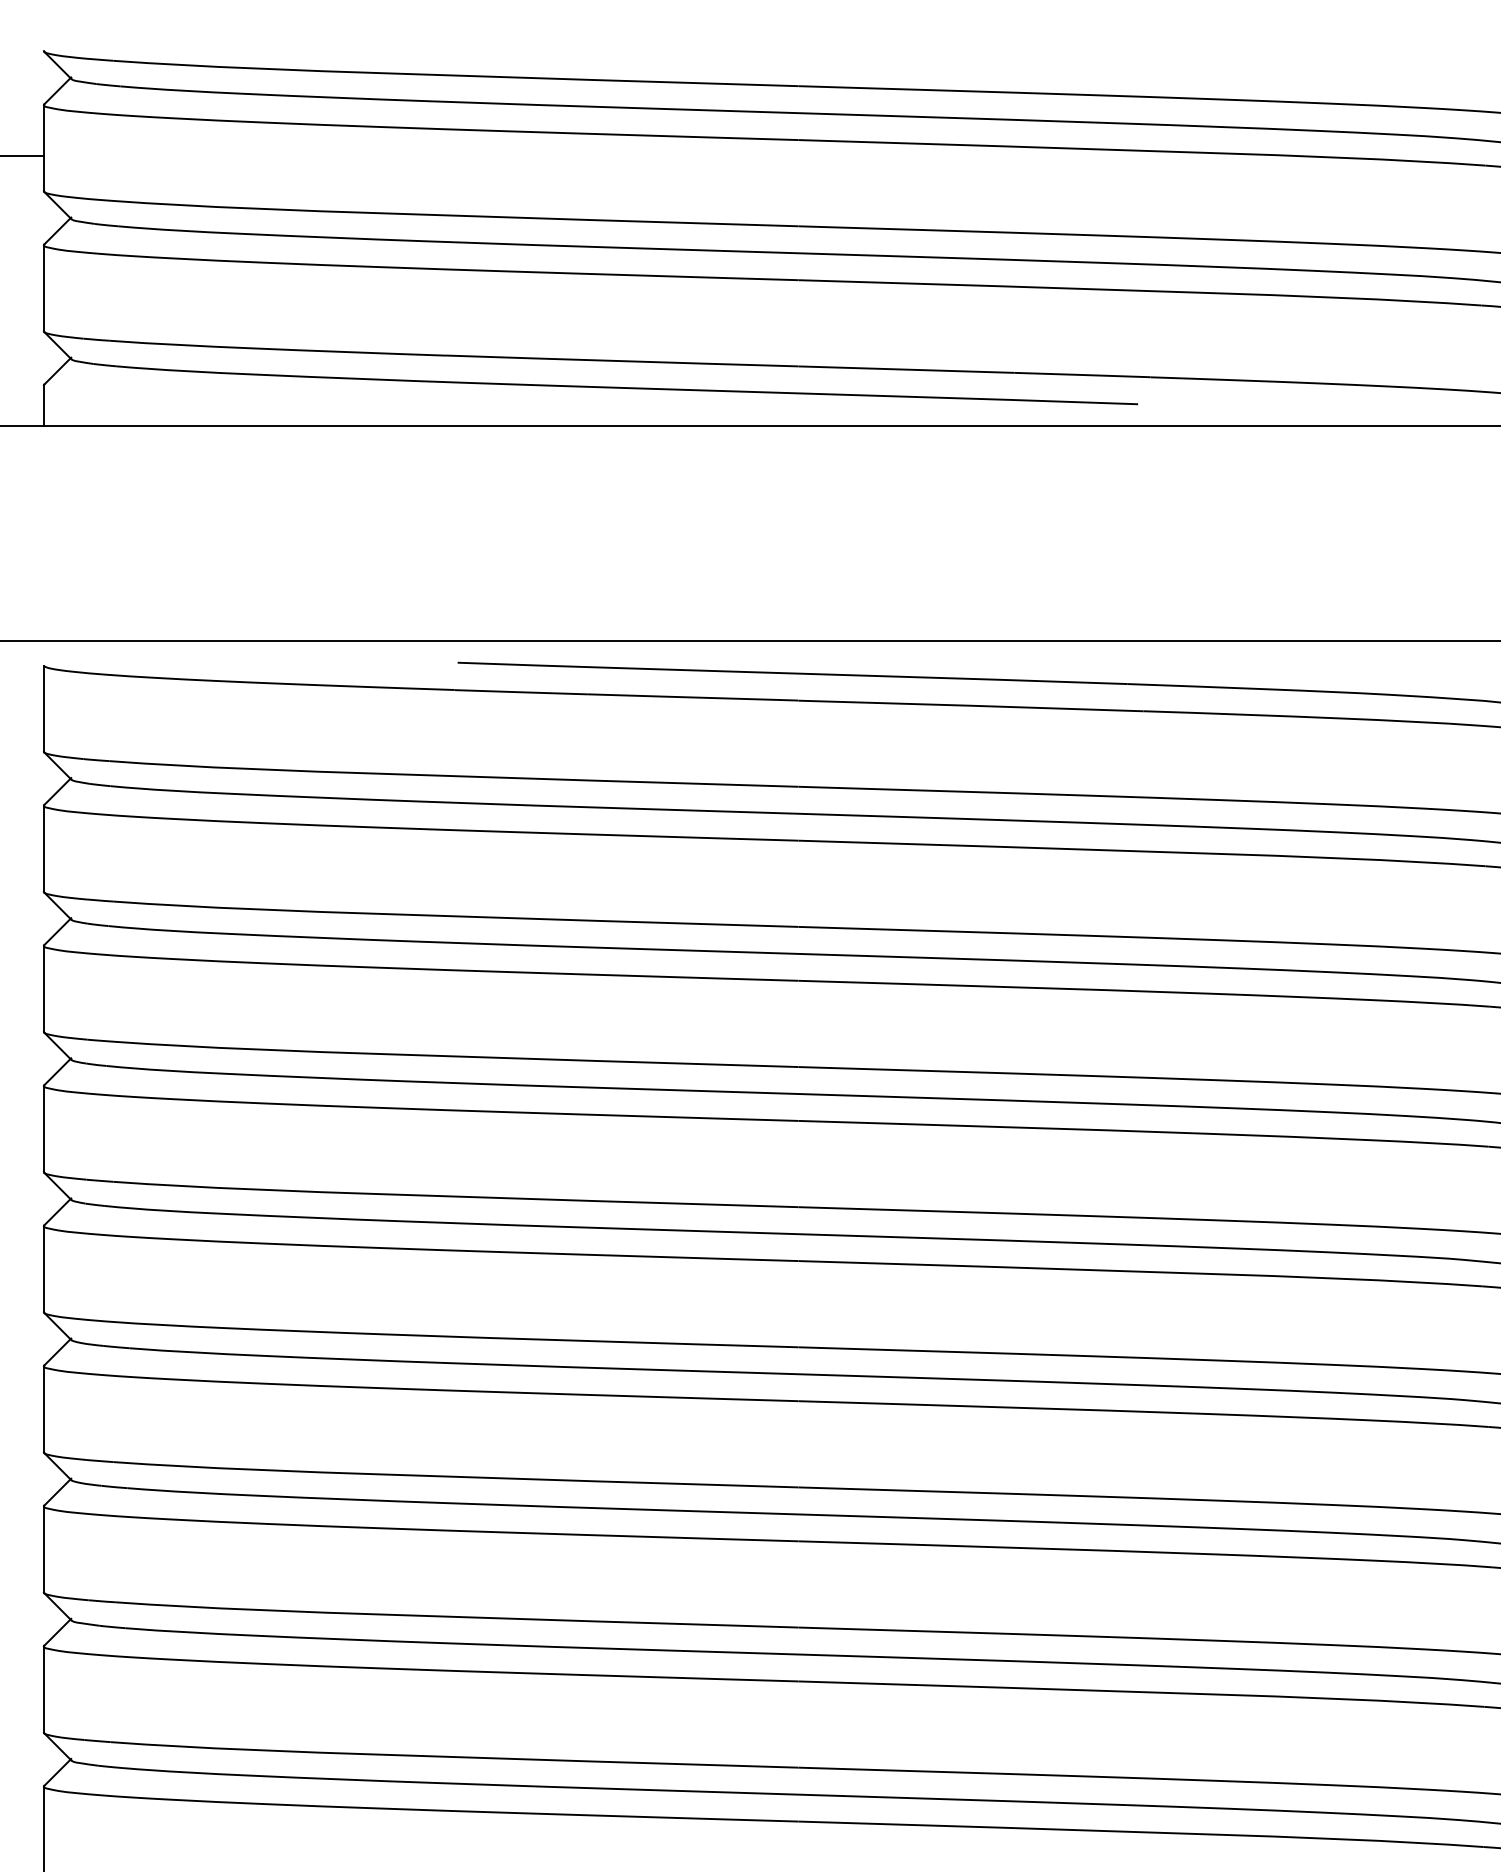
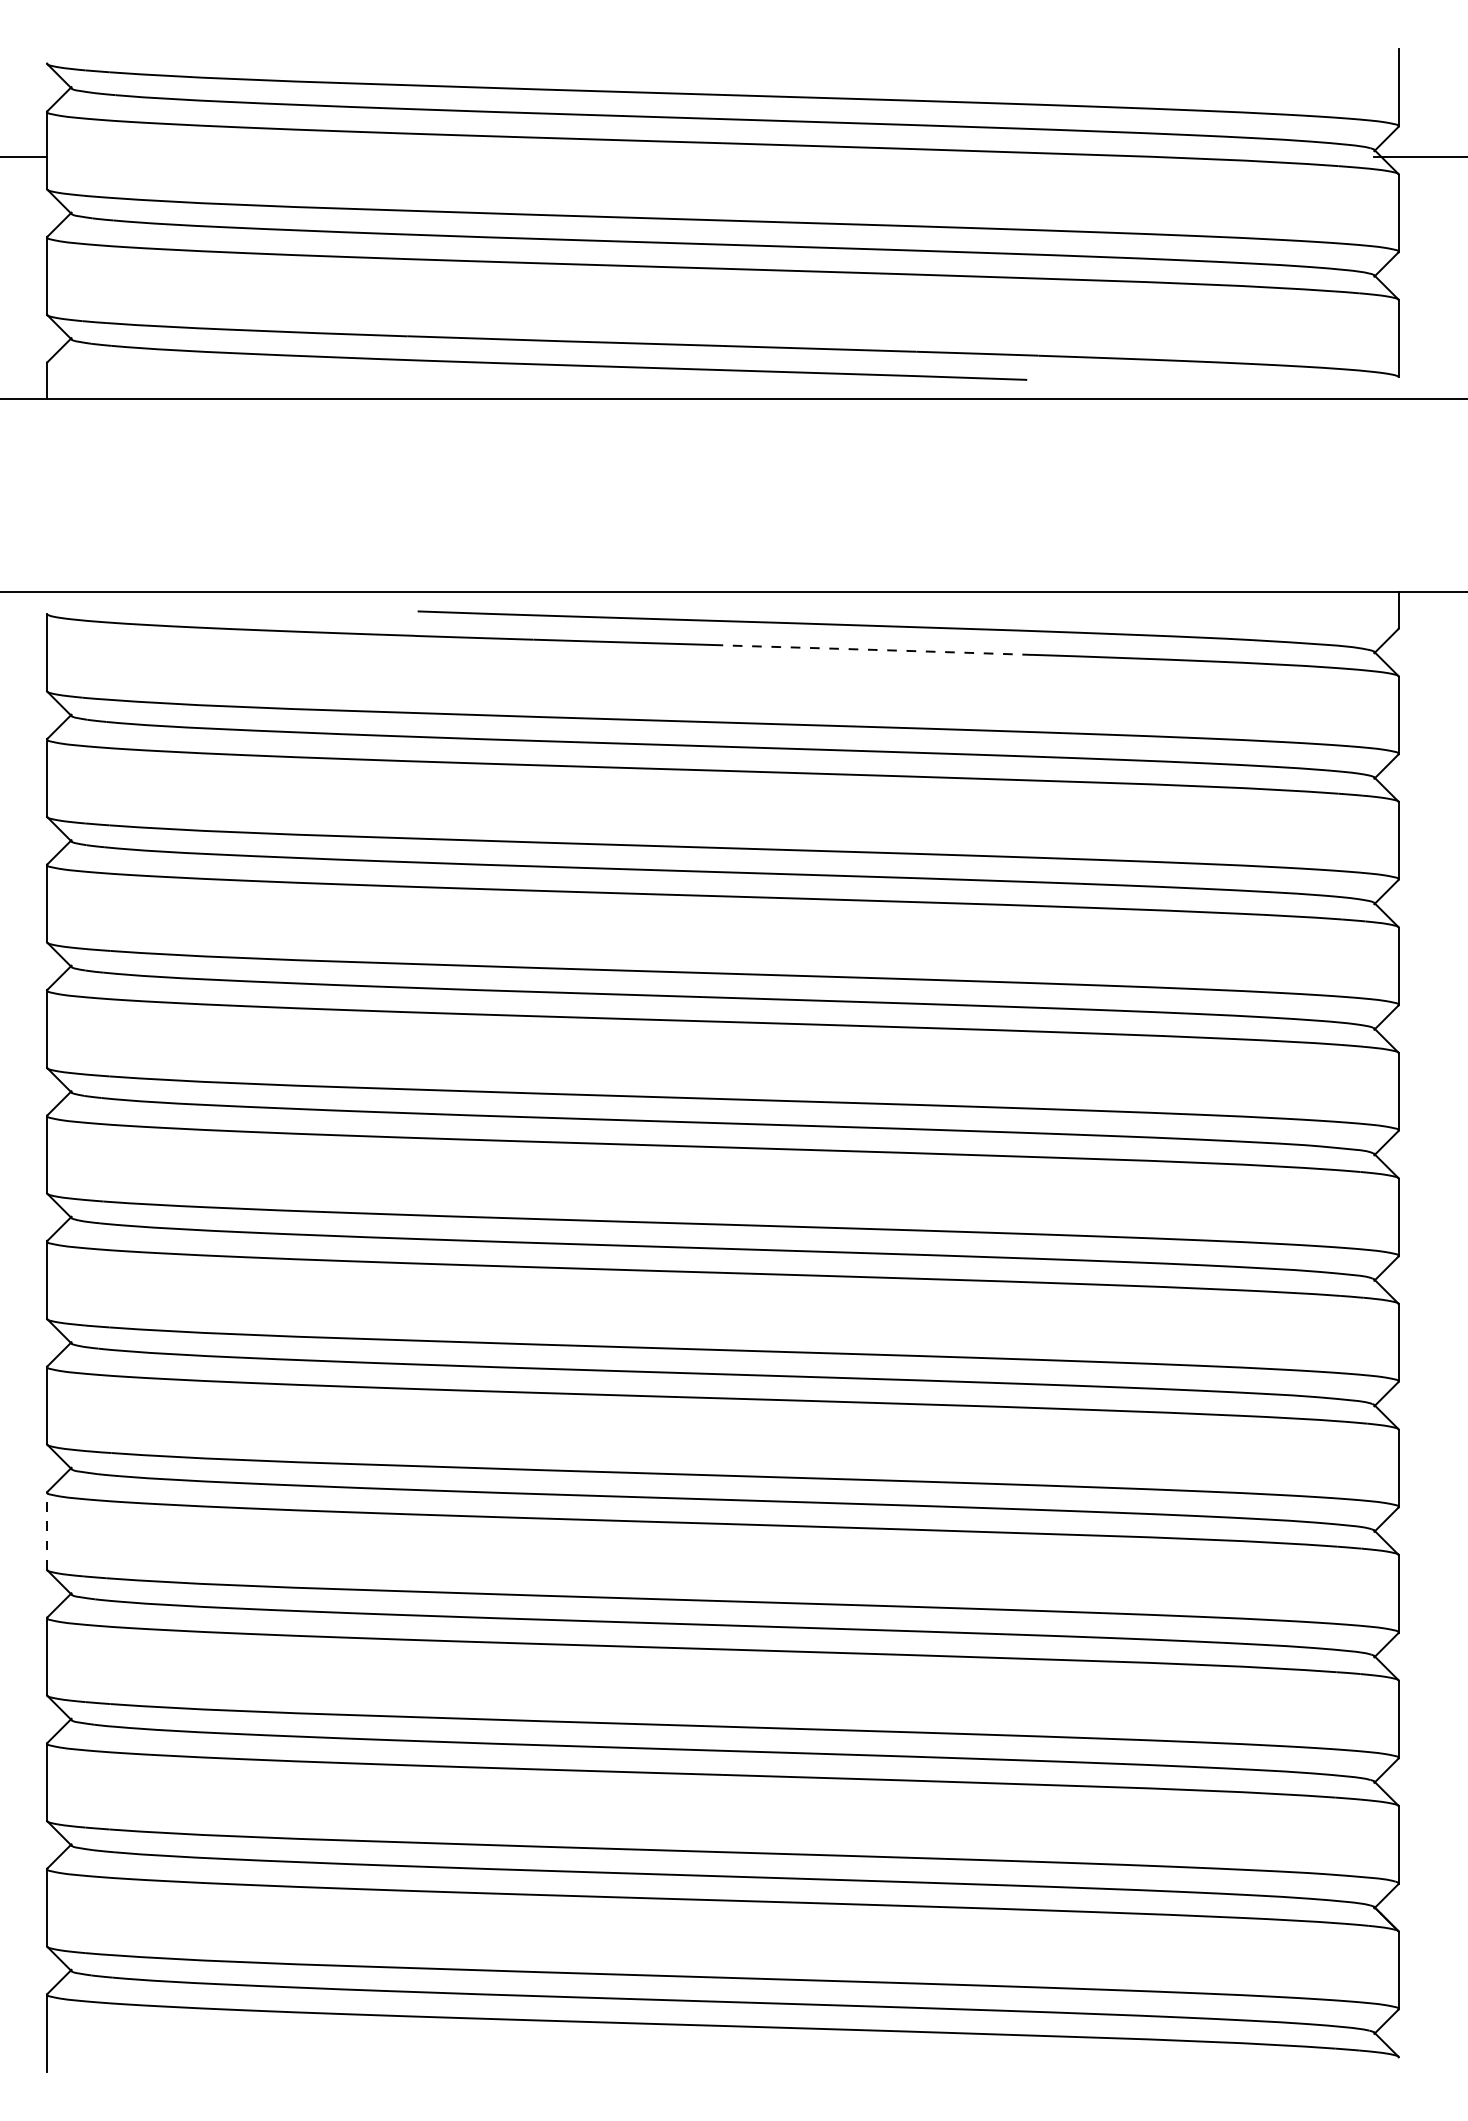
arc: (971, 706) -> (877, 650), solid -> dashed
line: (44, 1689) -> (47, 1531), solid -> dashed

